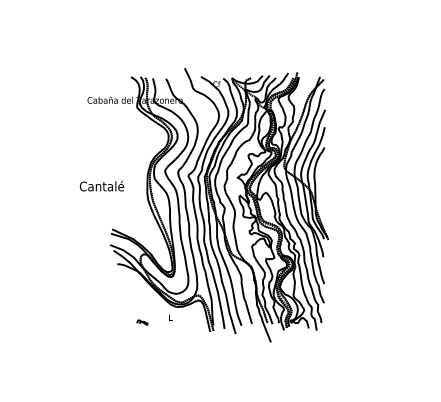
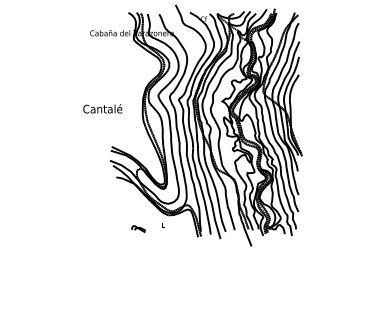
part: (142, 322) -> (138, 228), size x1.43

